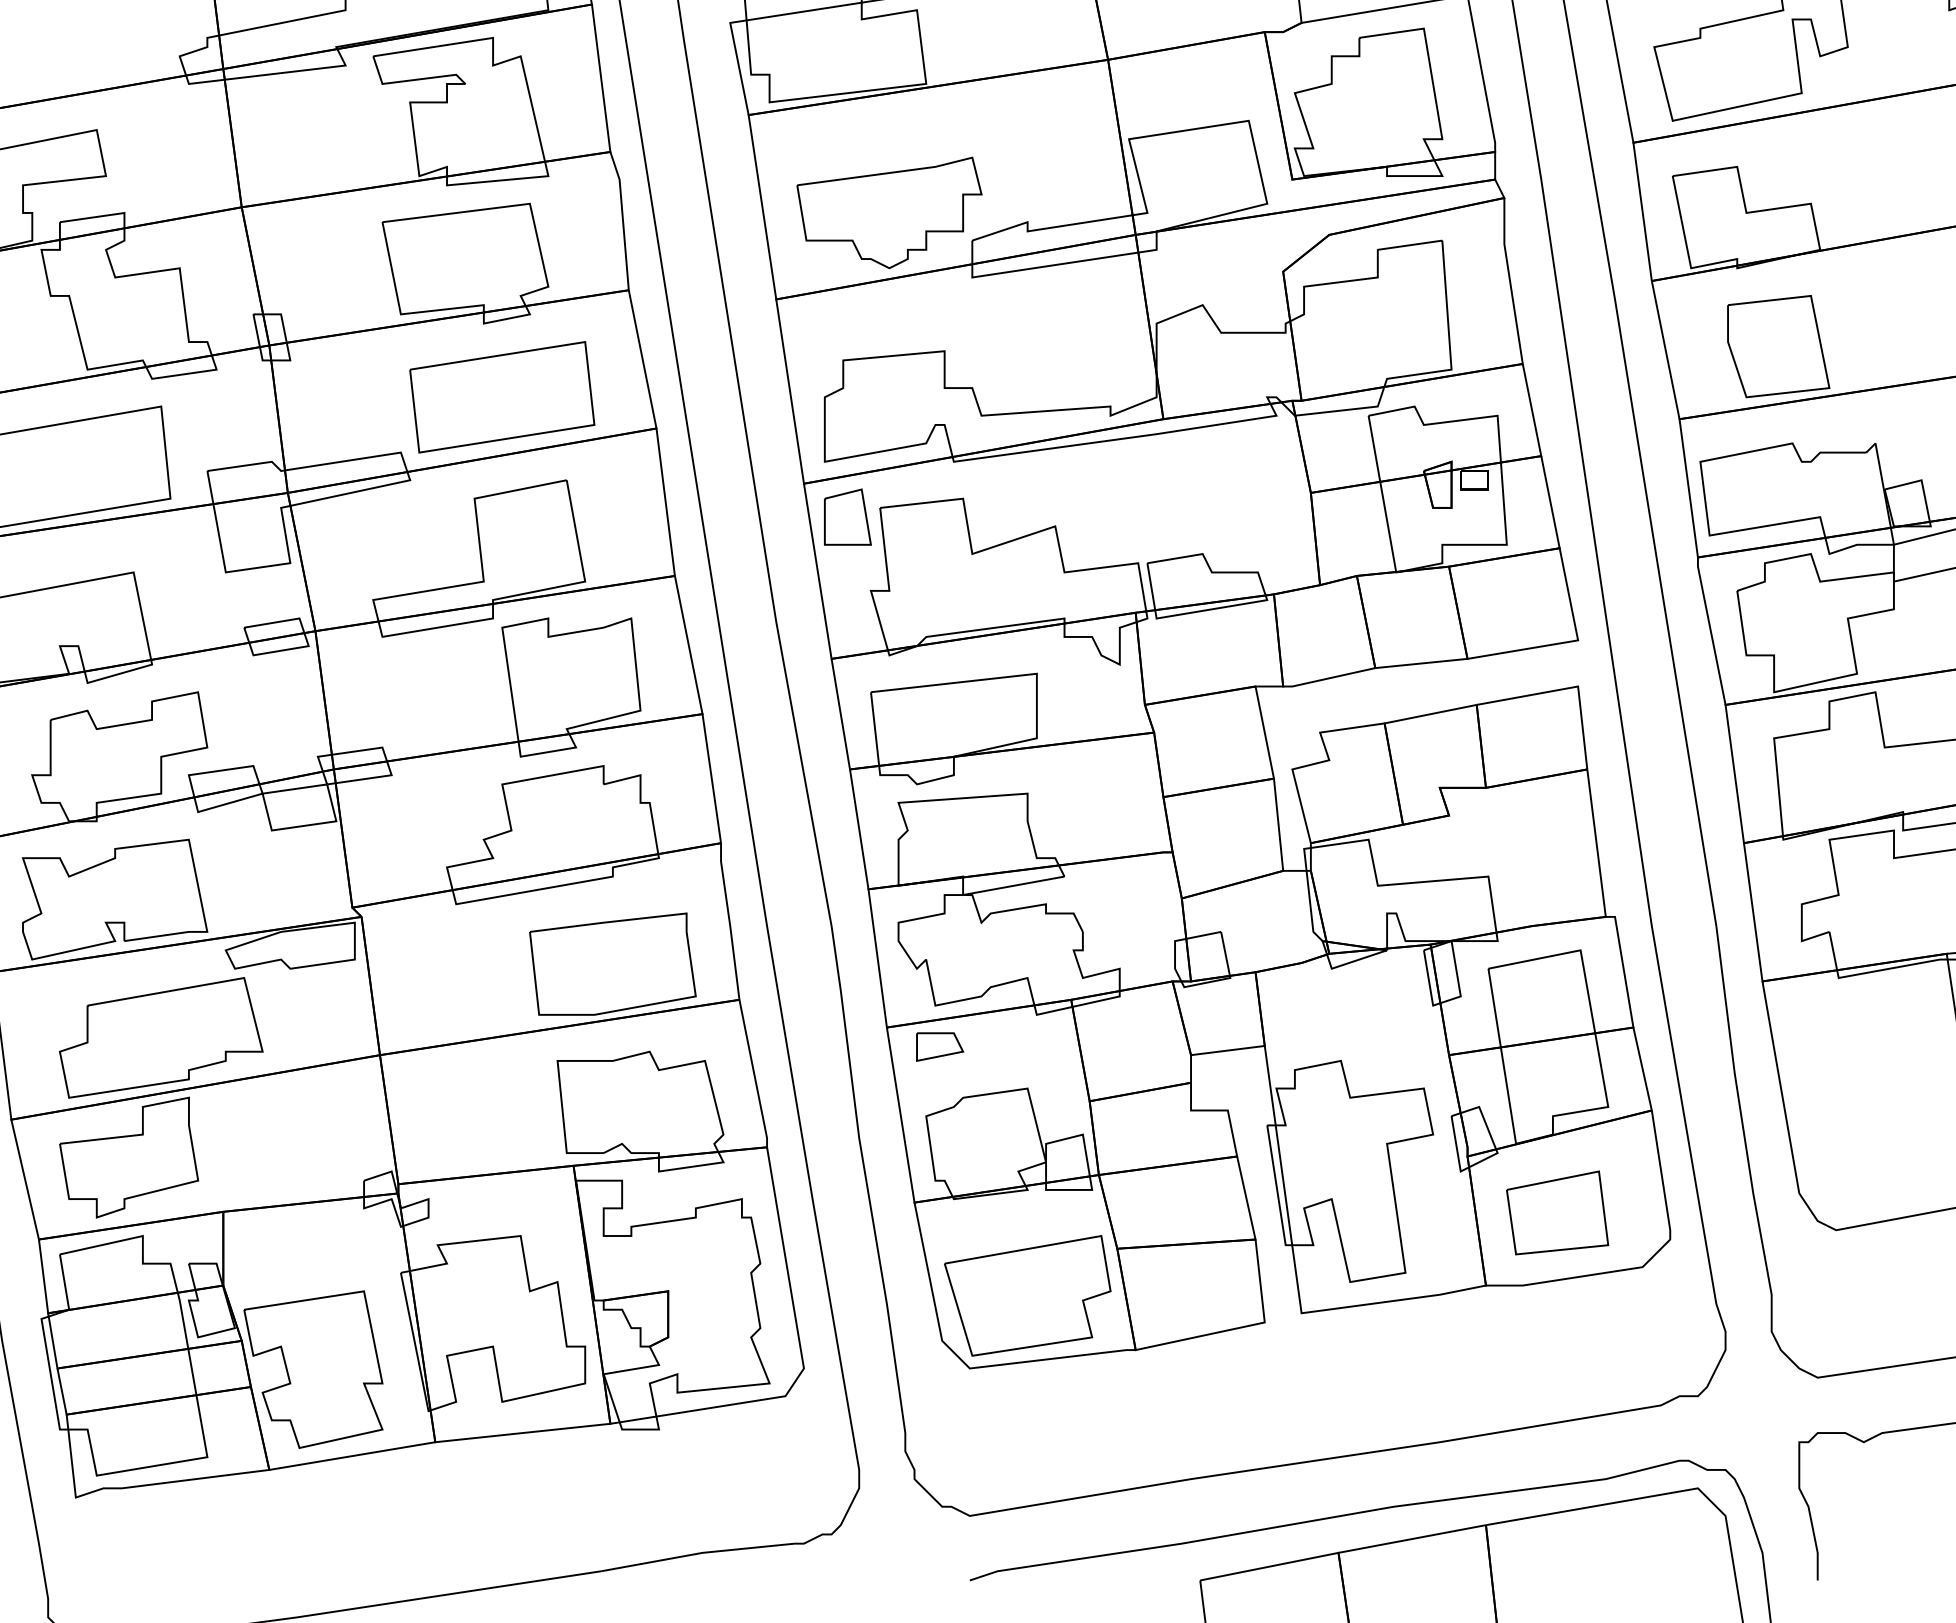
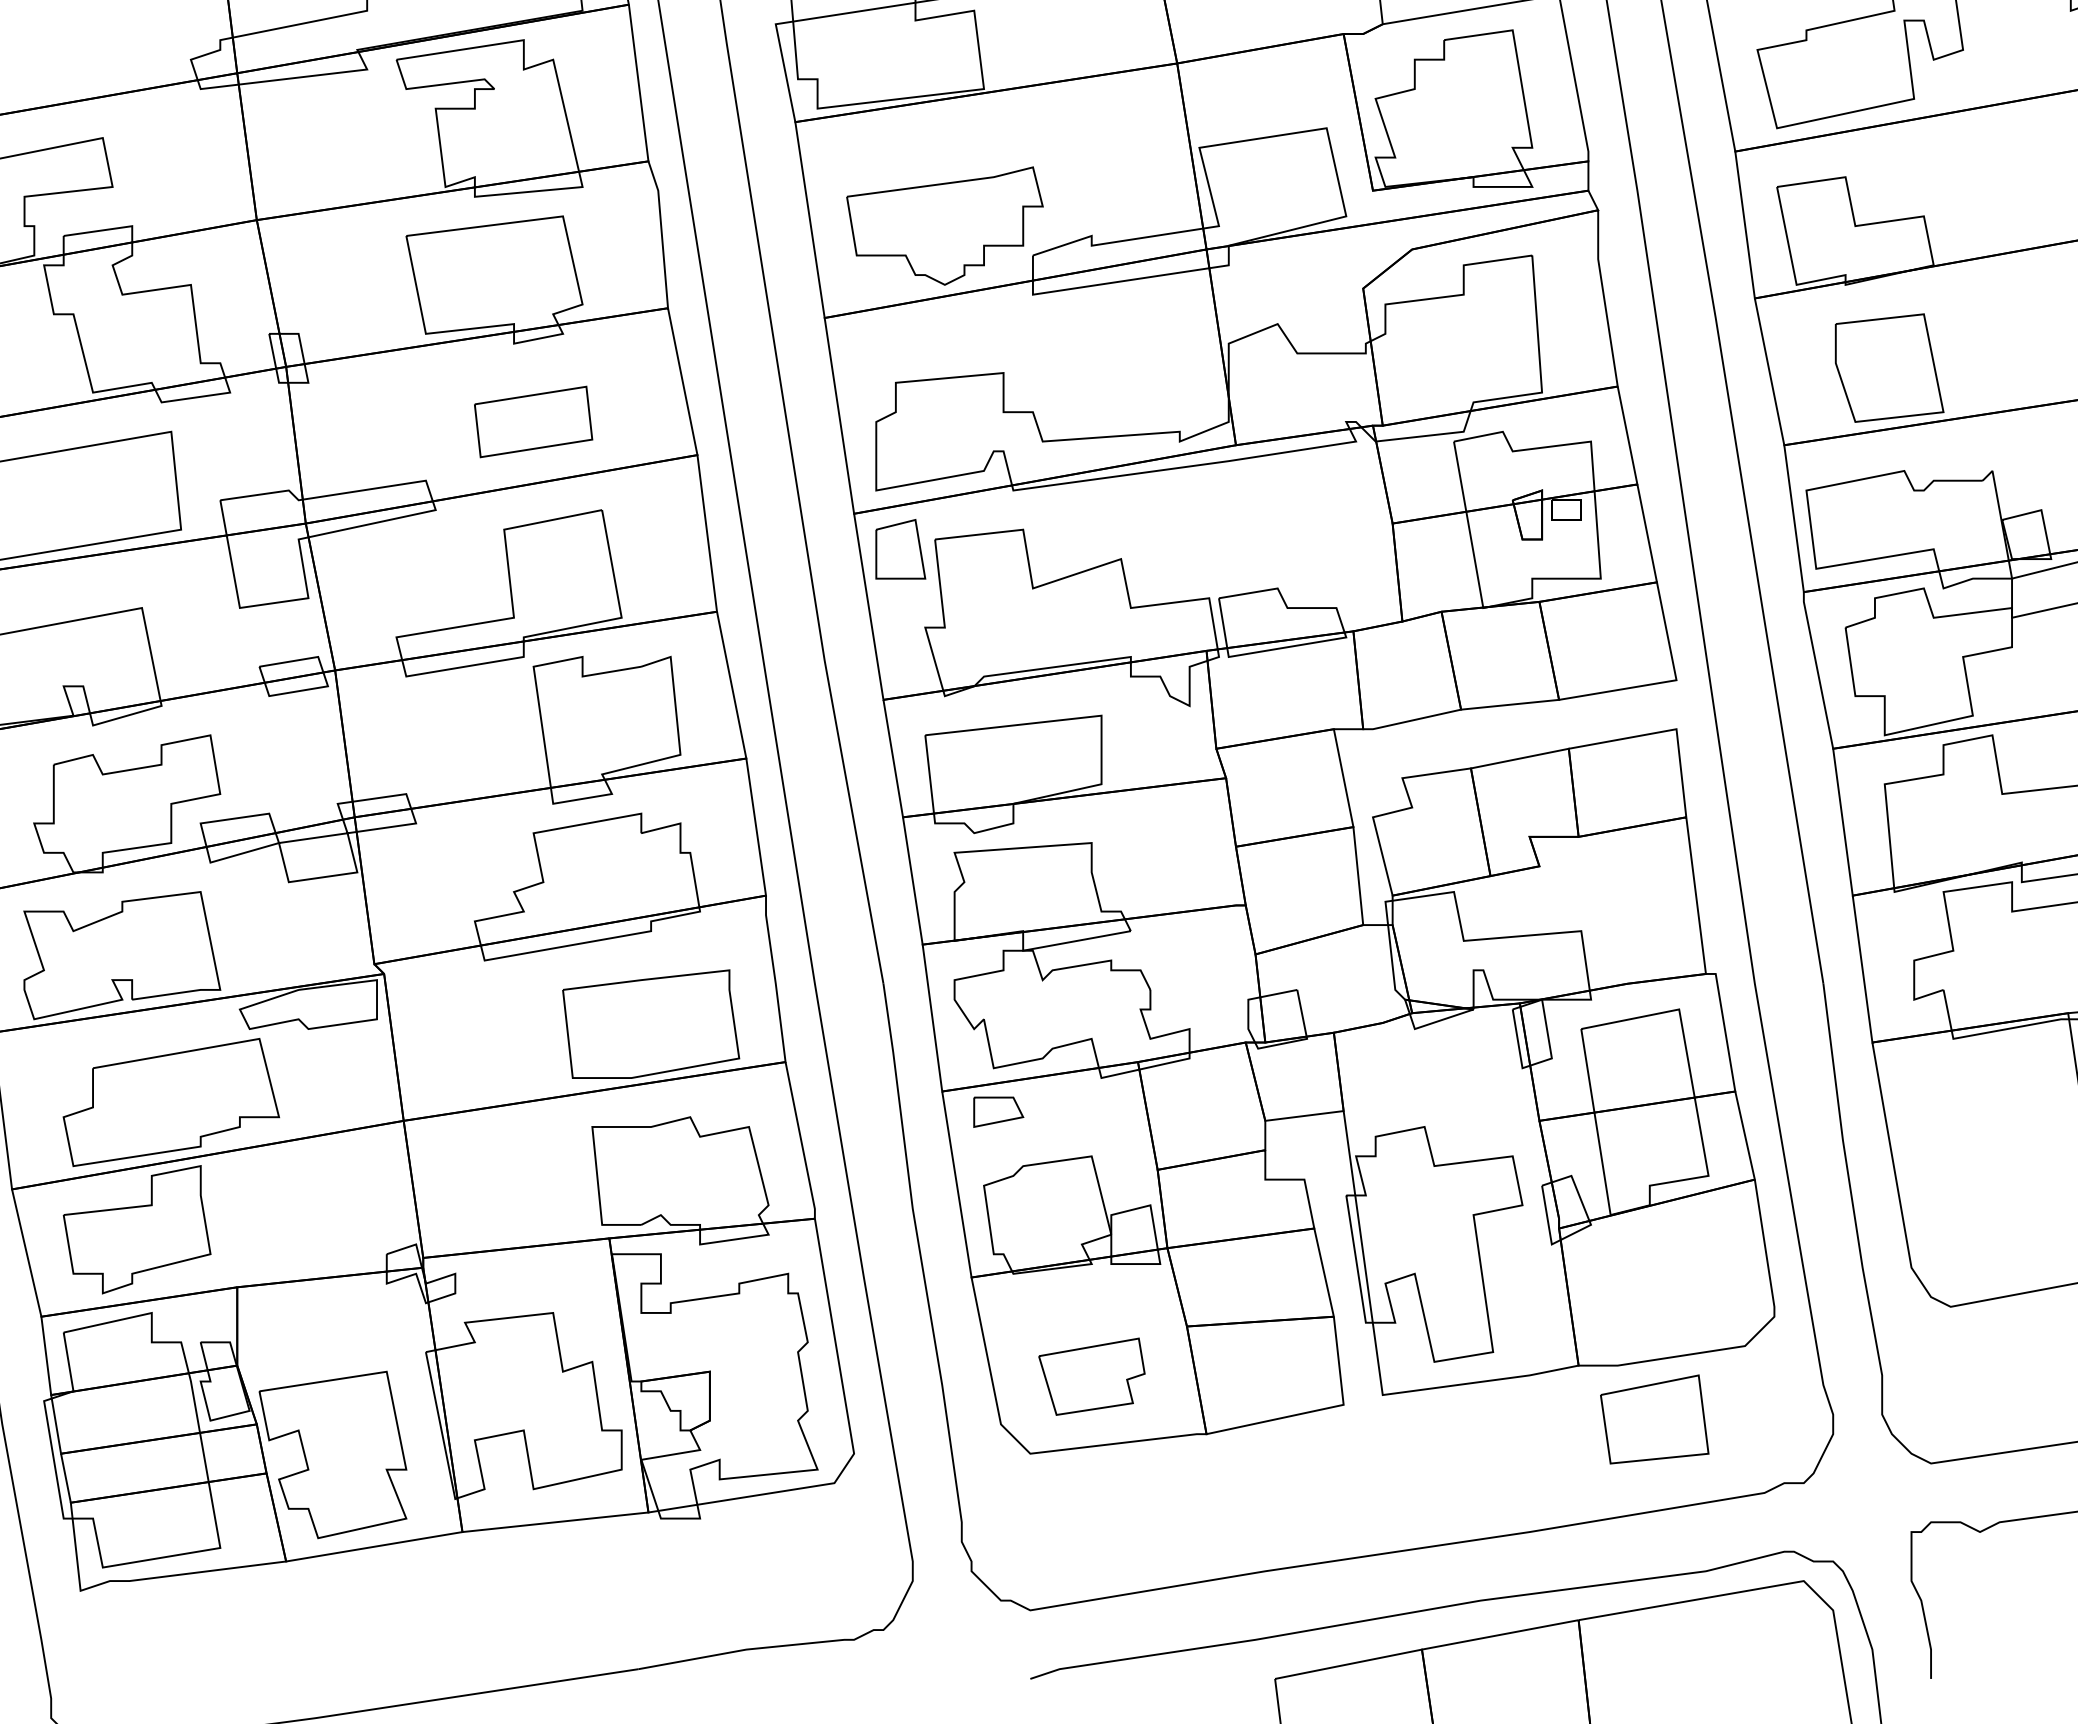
part: (502, 396) -> (533, 421), size x0.6
part: (1557, 1212) -> (1654, 1419), moved
part: (1027, 1295) -> (1091, 1376), size x0.6

